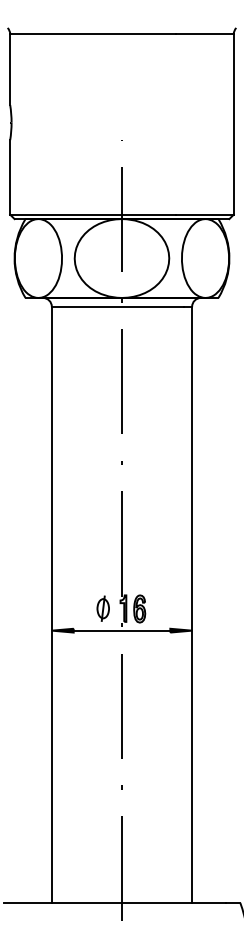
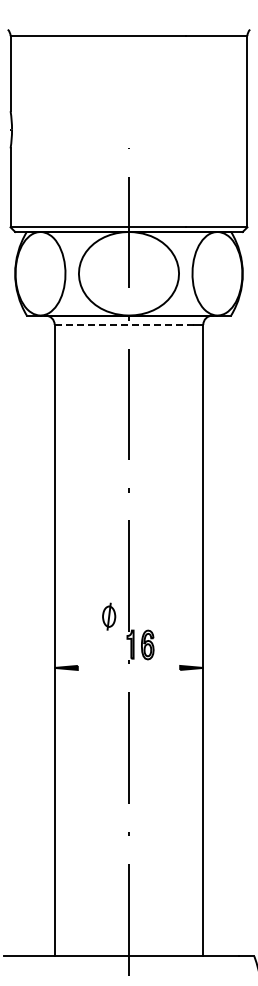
line: (117, 306) -> (124, 324), solid -> dashed
part: (103, 608) -> (109, 616), moved
line: (121, 630) -> (128, 667), removed

